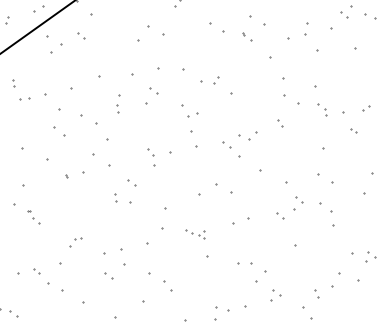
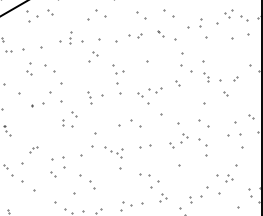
part: (246, 36) -> (160, 33), moved
part: (210, 80) -> (135, 35), moved
part: (118, 104) -> (70, 37), moved
part: (58, 122) -> (29, 68), size x0.62
part: (195, 234) -> (113, 152), size x1.43

